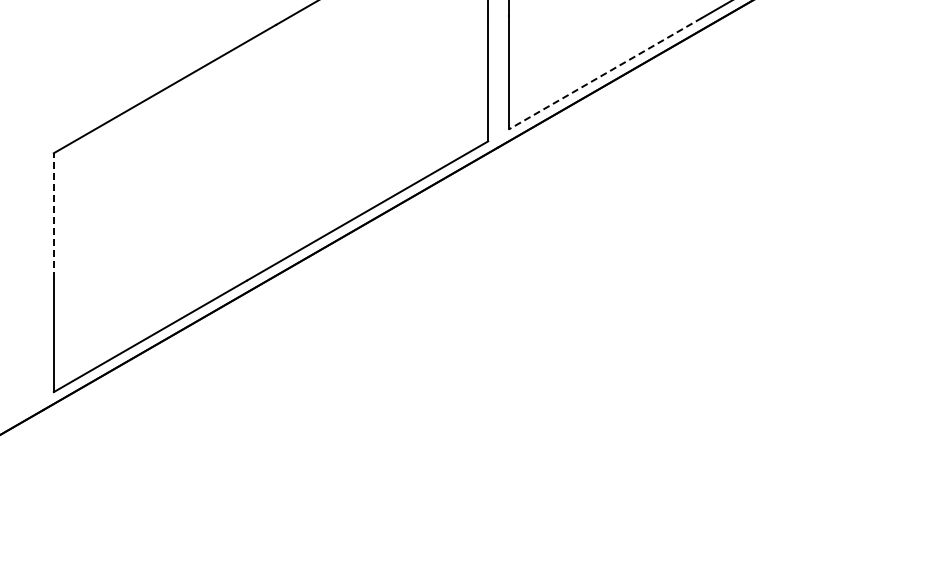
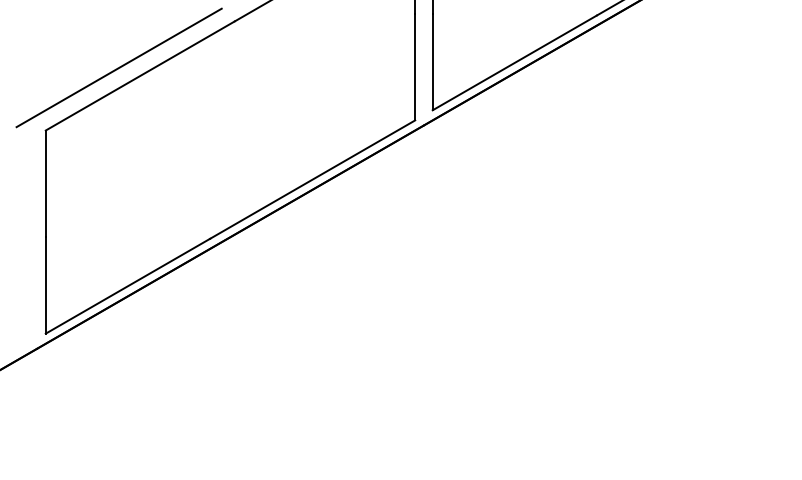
line: (605, 73) -> (514, 62), dashed -> solid
line: (139, 79) -> (118, 67), added
line: (53, 215) -> (45, 183), dashed -> solid

